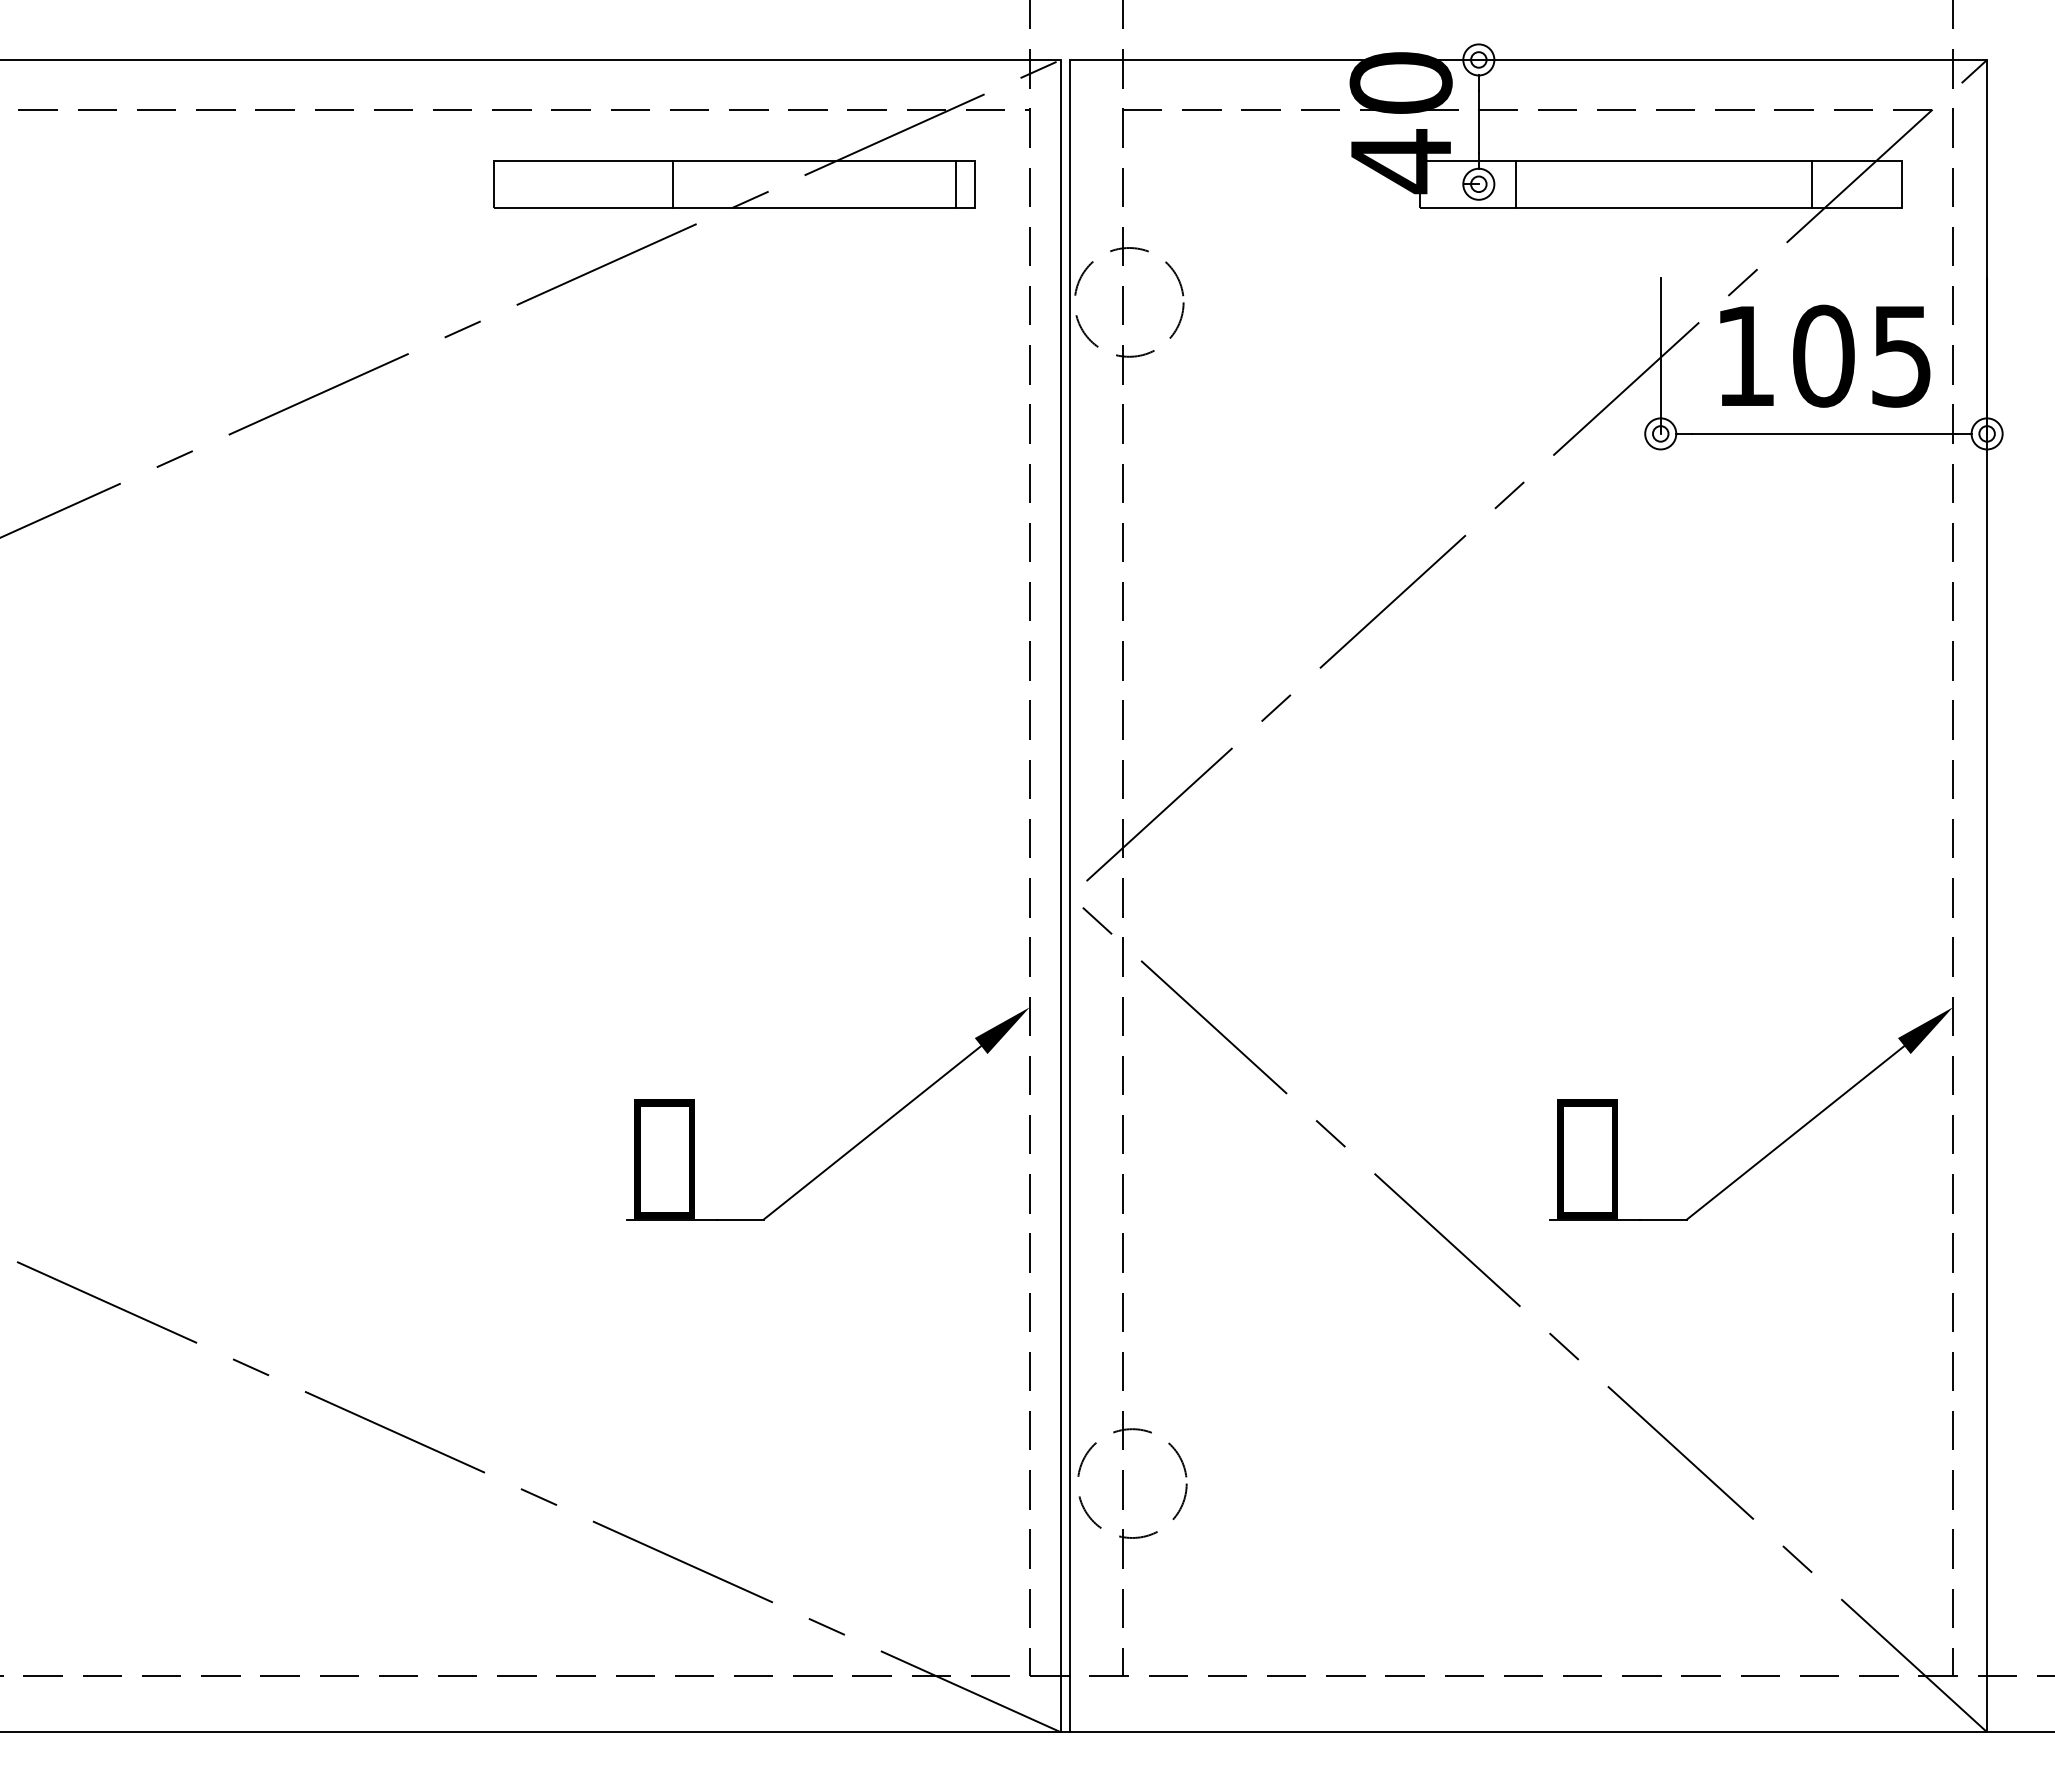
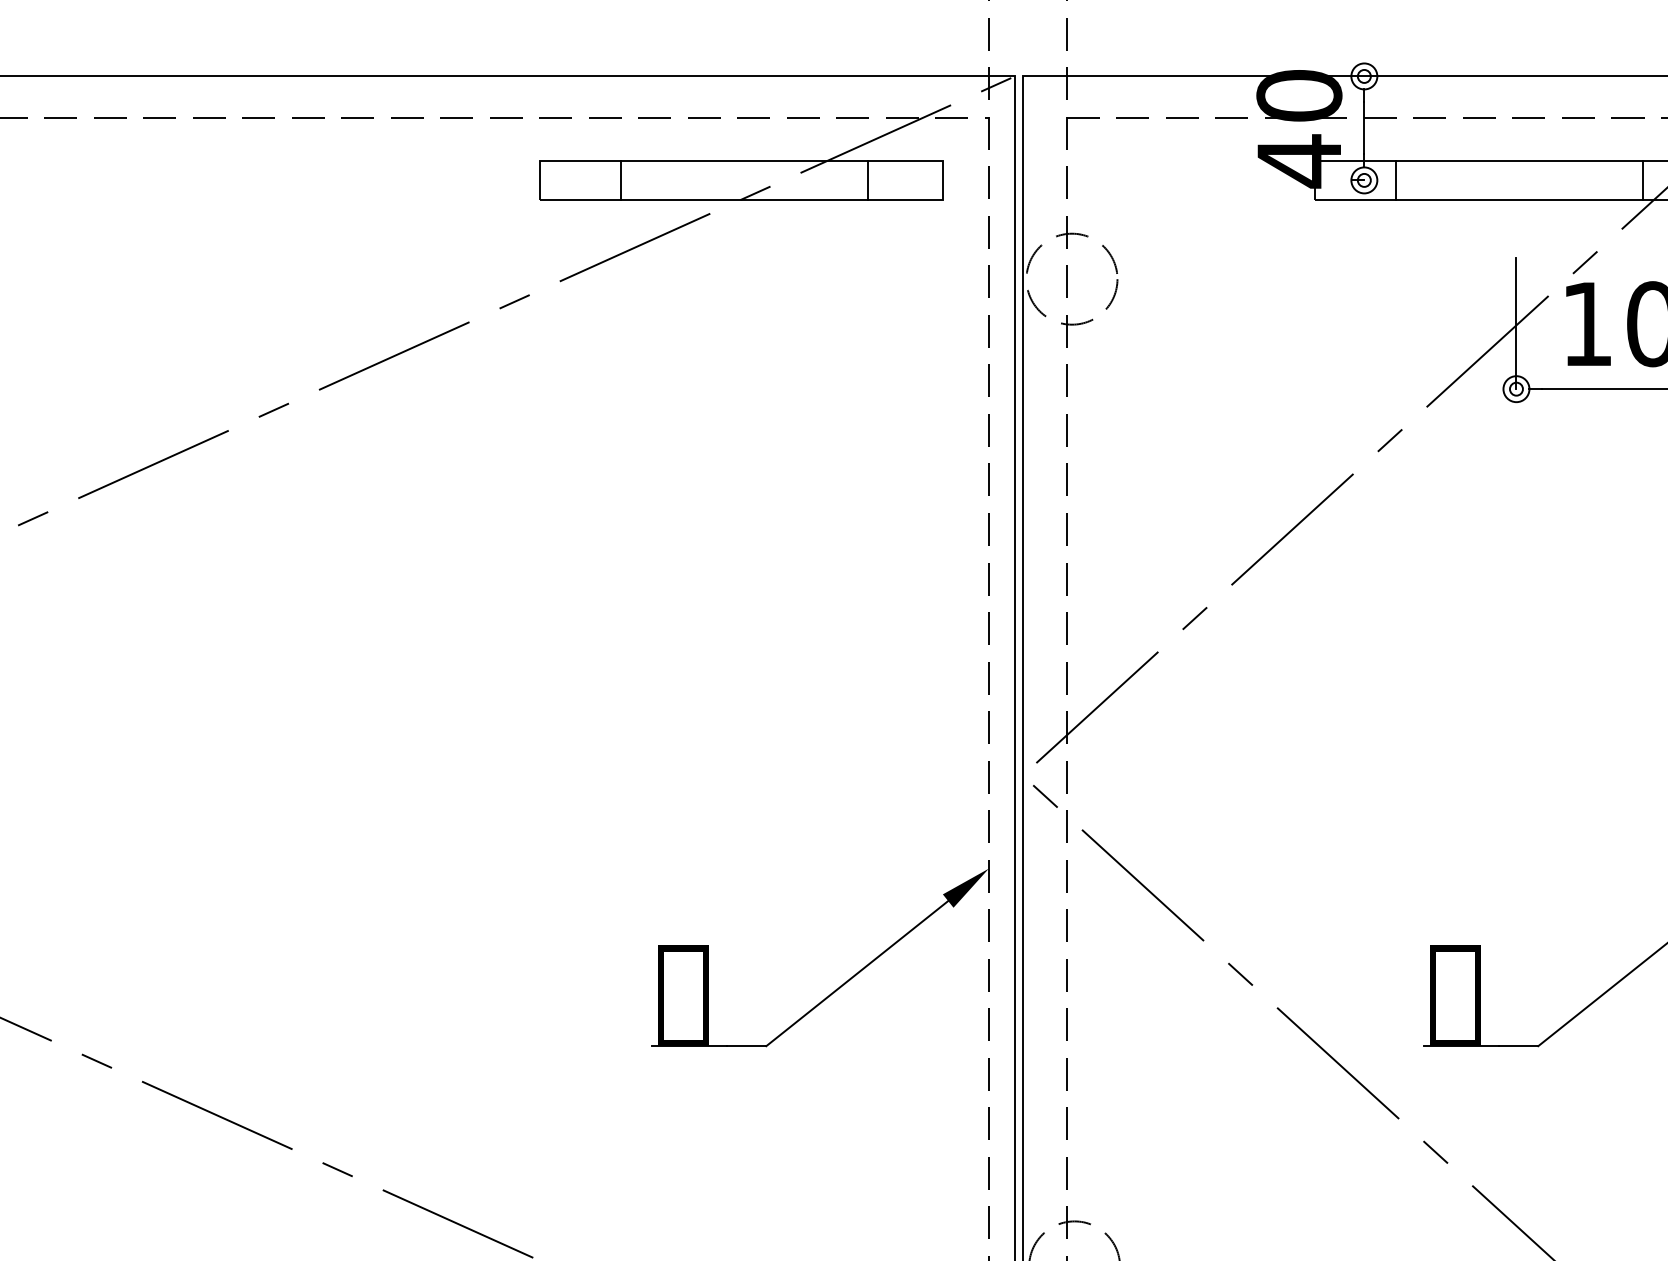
line: (672, 183) -> (620, 179), moved
line: (956, 183) -> (868, 179), moved

